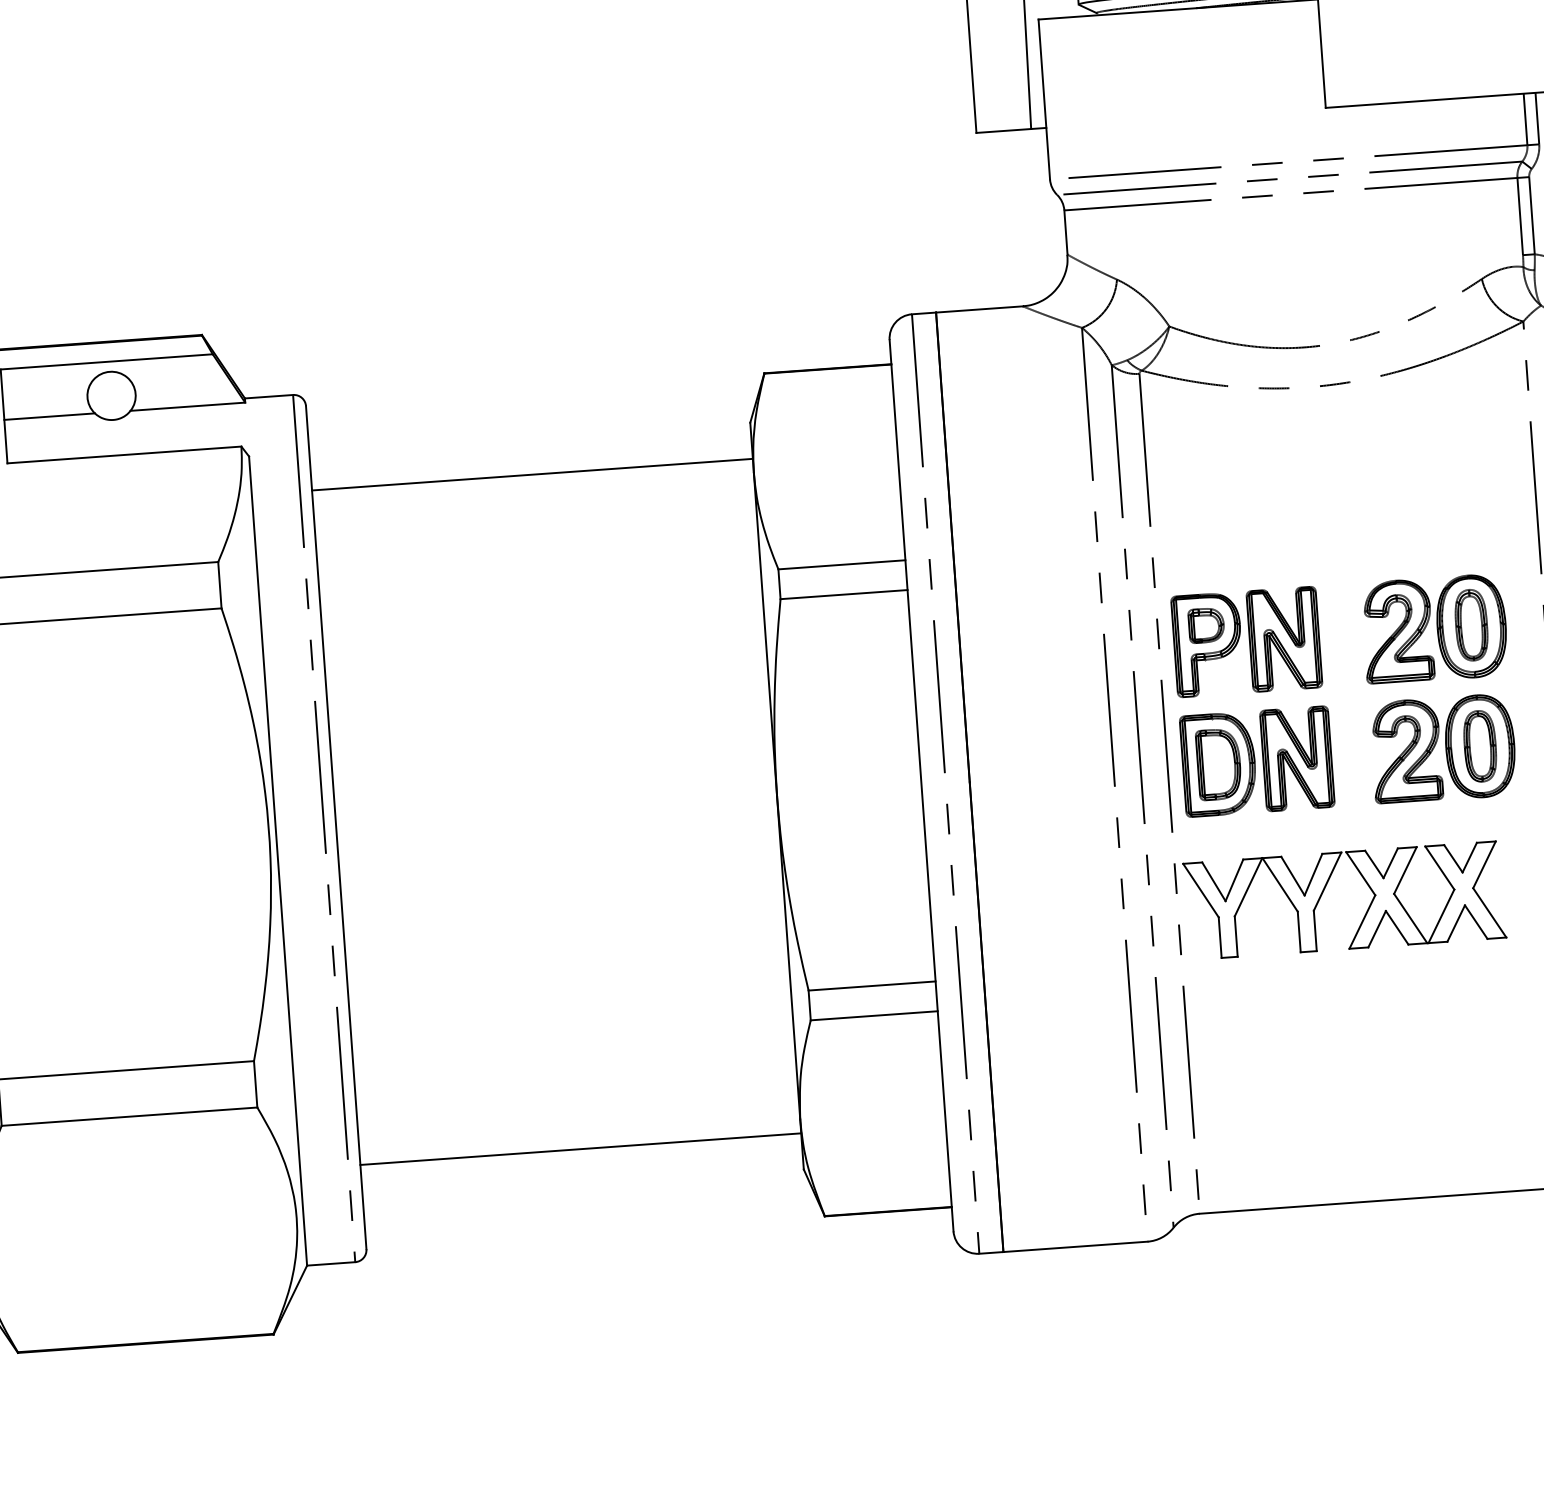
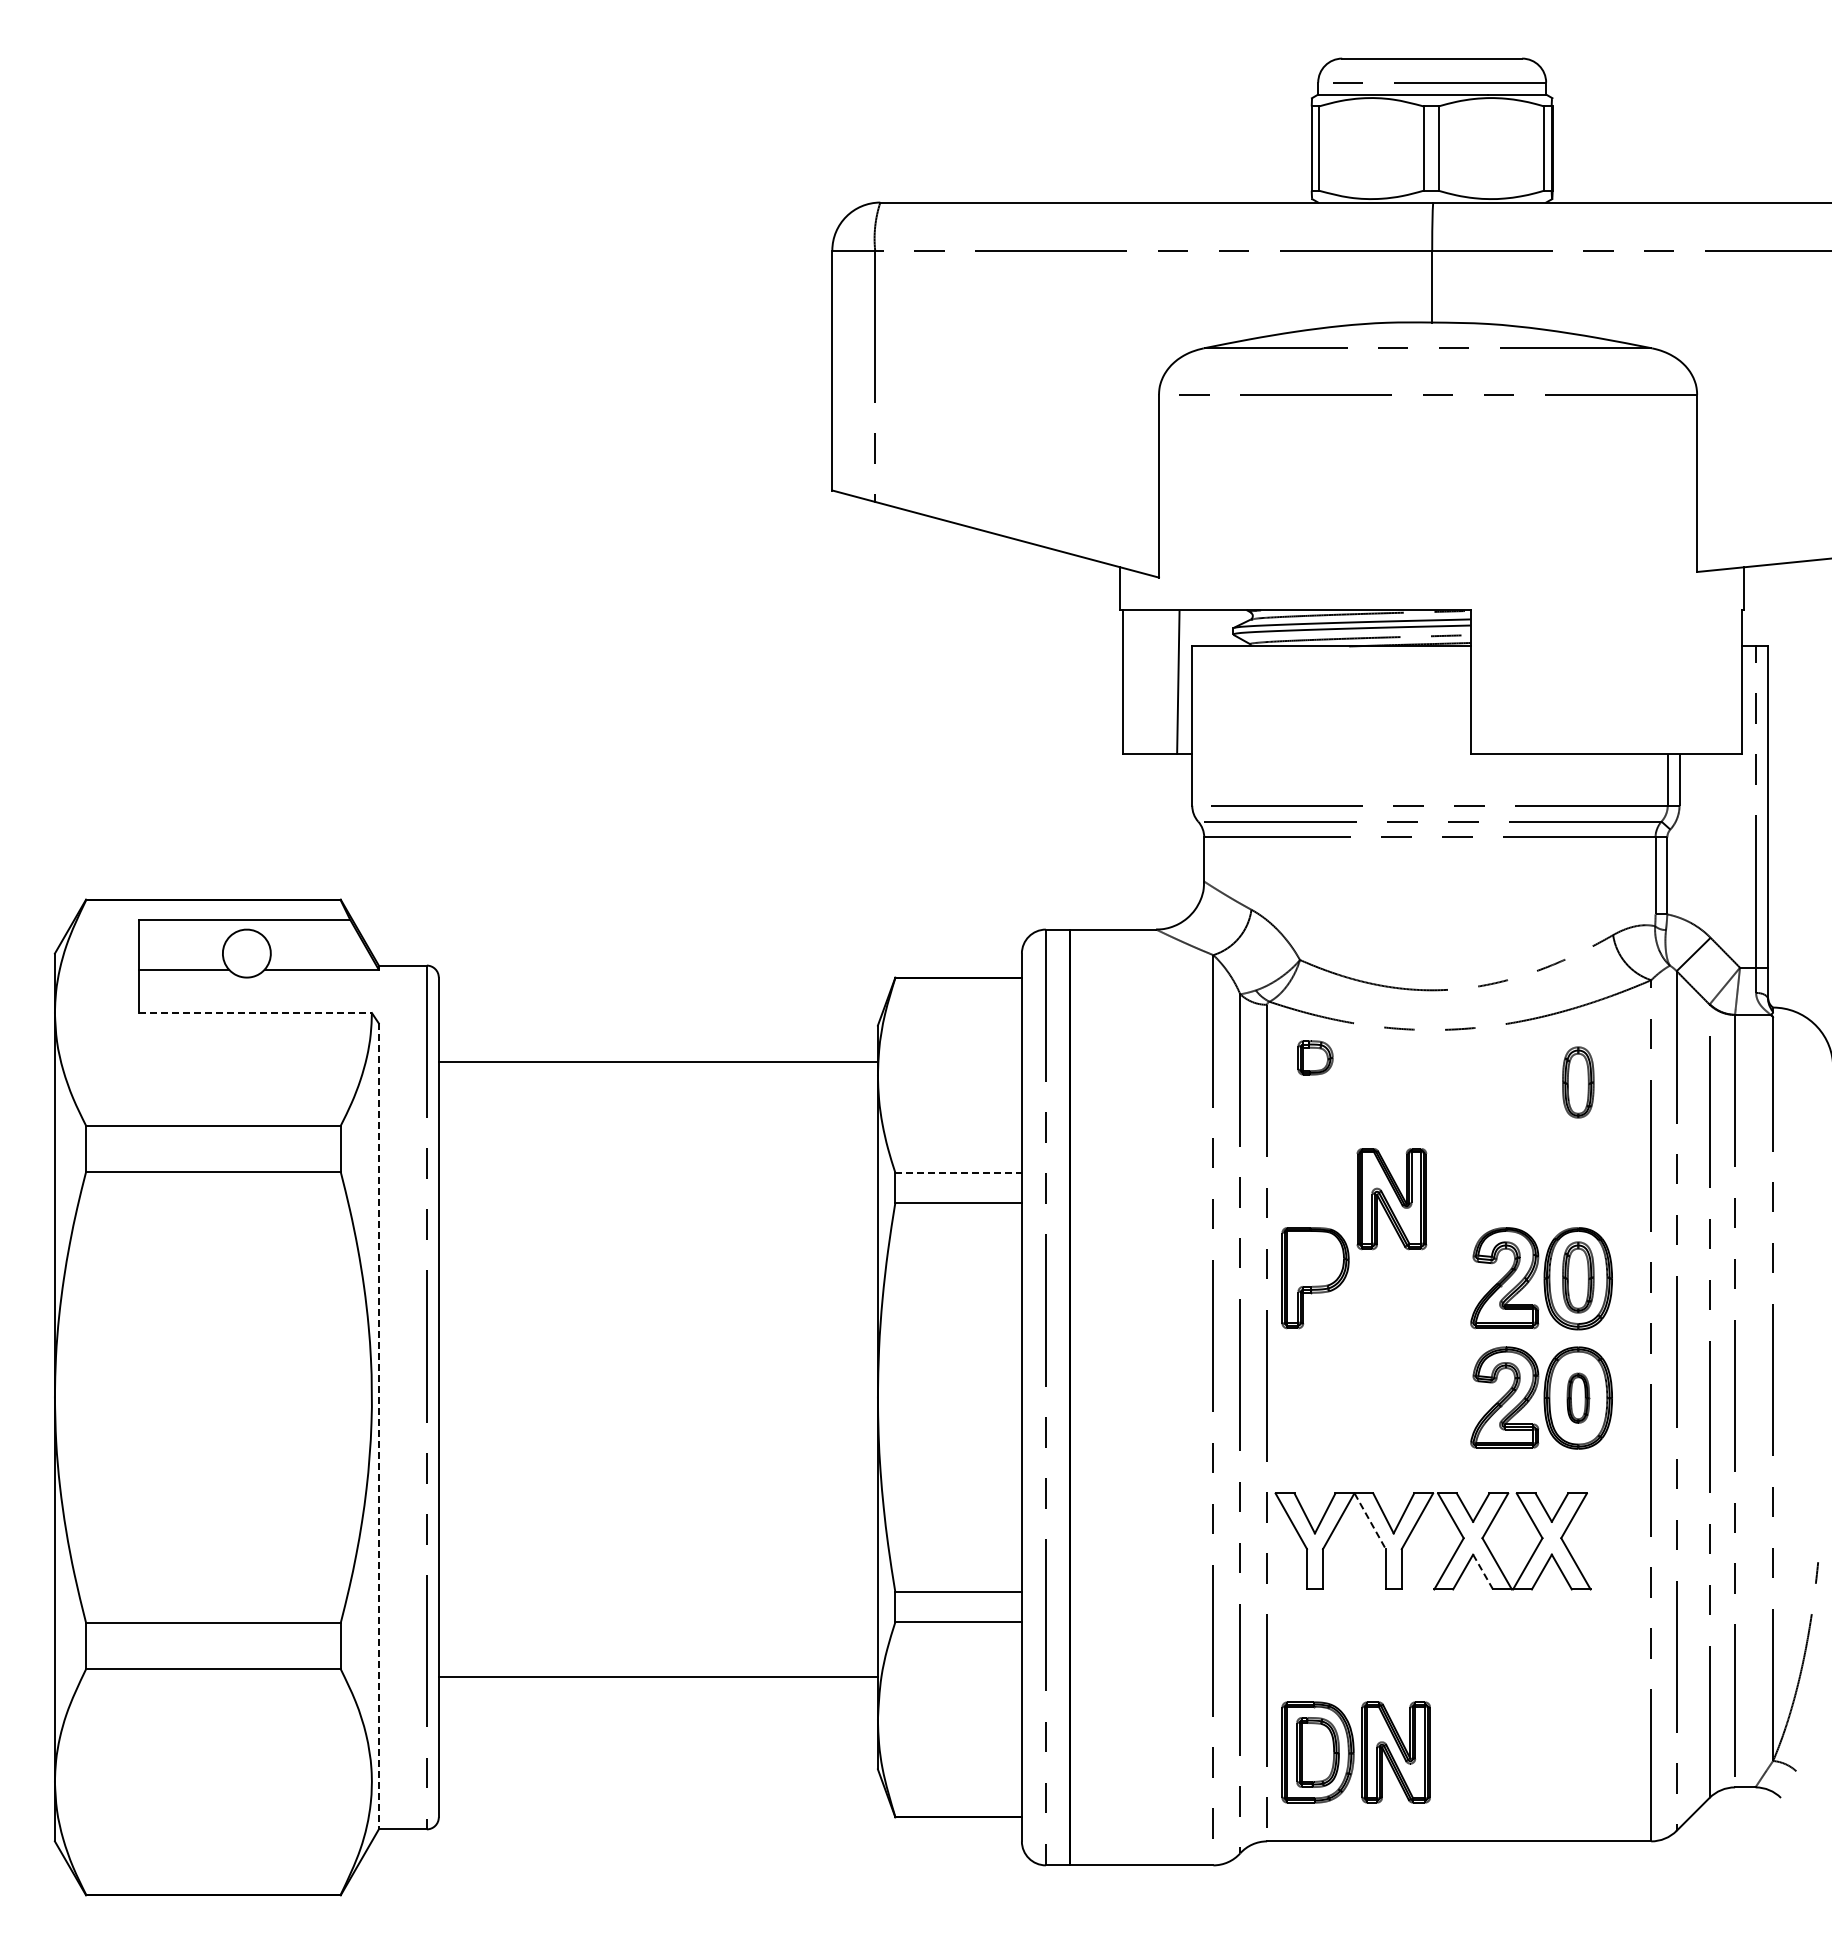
part: (1457, 429) -> (1578, 1082), added
line: (124, 455) -> (255, 1013), solid -> dashed
line: (842, 564) -> (959, 1172), solid -> dashed
part: (1206, 625) -> (1315, 1057), moved
part: (1284, 639) -> (1391, 1199), moved
part: (1480, 746) -> (1578, 1398), size x0.7
part: (1256, 761) -> (1355, 1752), moved
line: (277, 861) -> (378, 1426), solid -> dashed
line: (1280, 885) -> (1370, 1521), solid -> dashed
line: (1397, 928) -> (1483, 1572), solid -> dashed
line: (579, 1149) -> (657, 1677), moved

